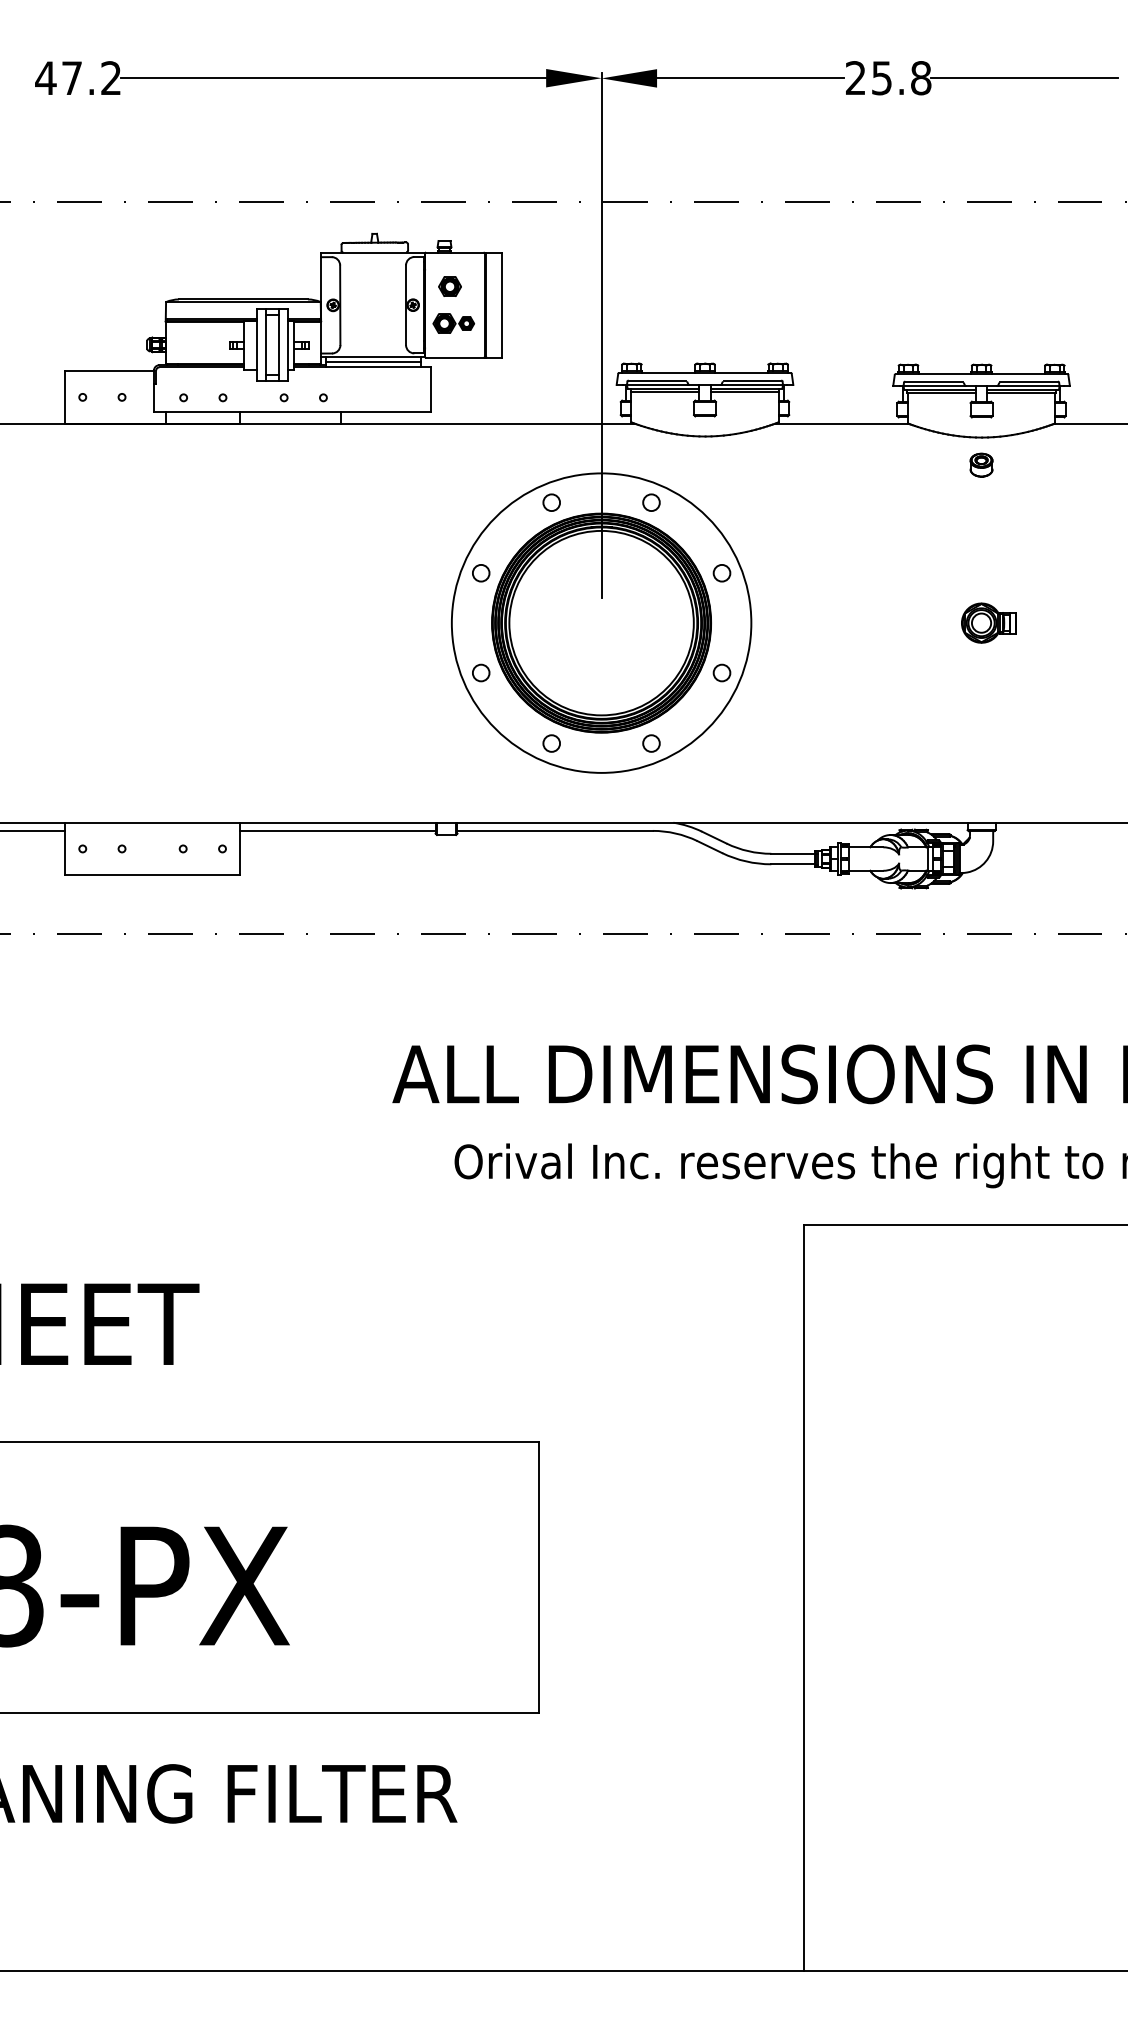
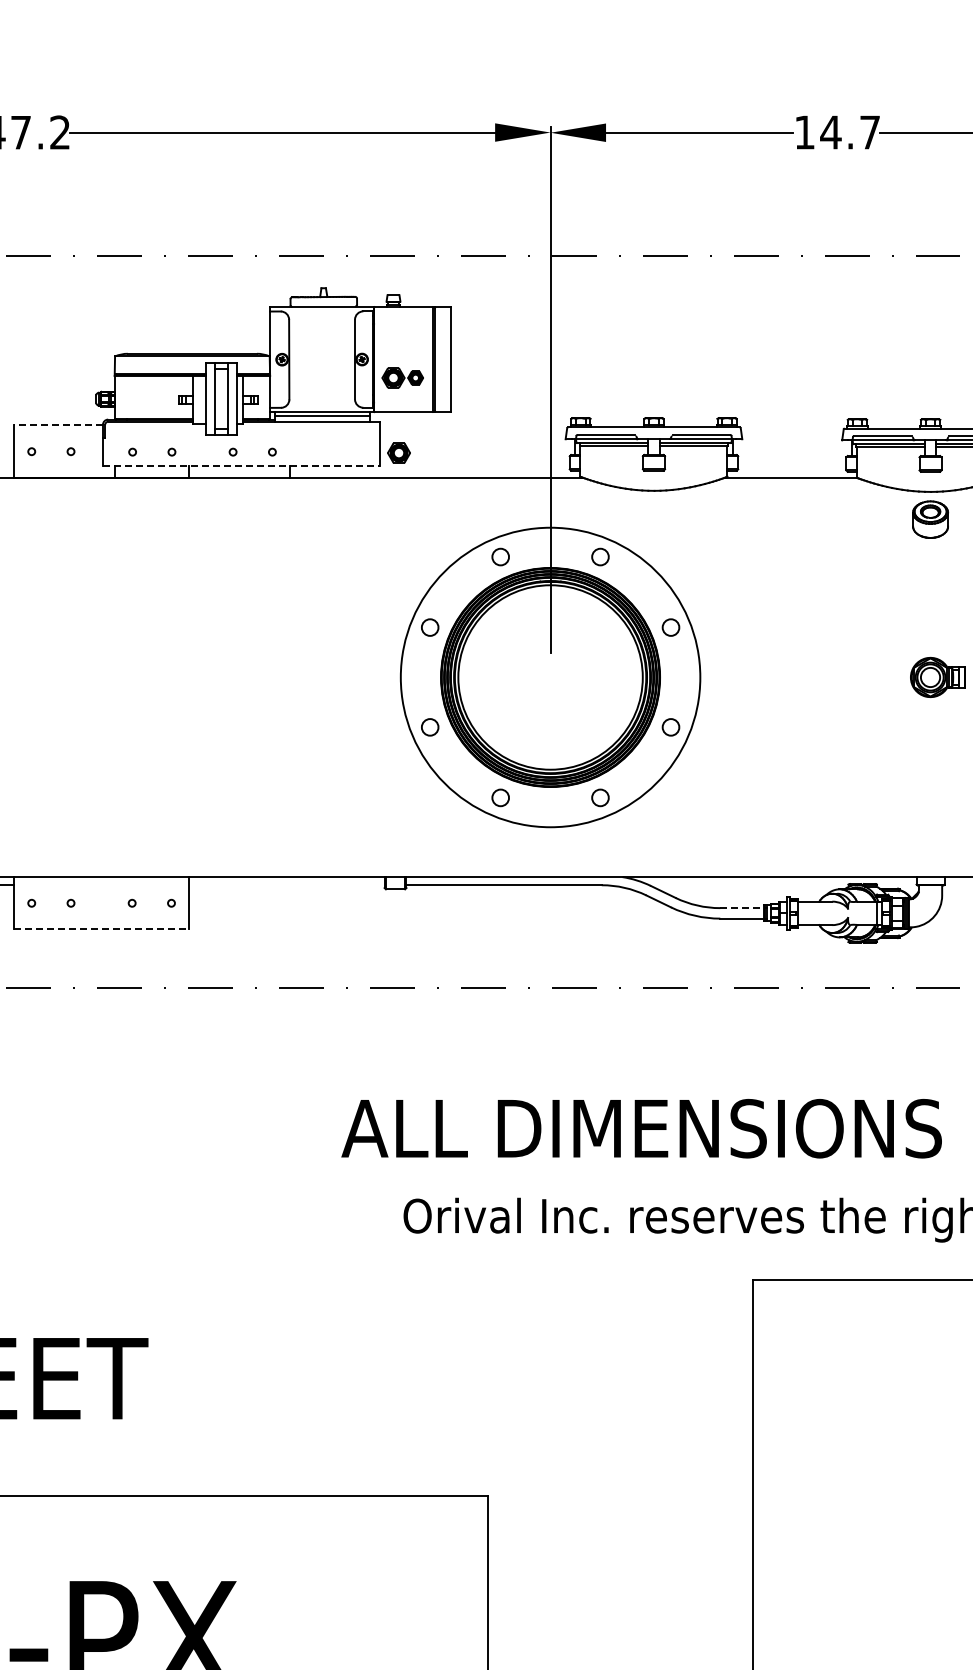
text: (888, 78) -> (837, 132), 25.8 -> 14.7
part: (449, 286) -> (398, 452), moved
line: (109, 371) -> (58, 425), solid -> dashed
line: (292, 411) -> (241, 465), solid -> dashed
part: (981, 464) -> (930, 518), size x1.6
line: (337, 830) -> (286, 884), removed
line: (792, 853) -> (741, 907), solid -> dashed
line: (153, 875) -> (102, 929), solid -> dashed

